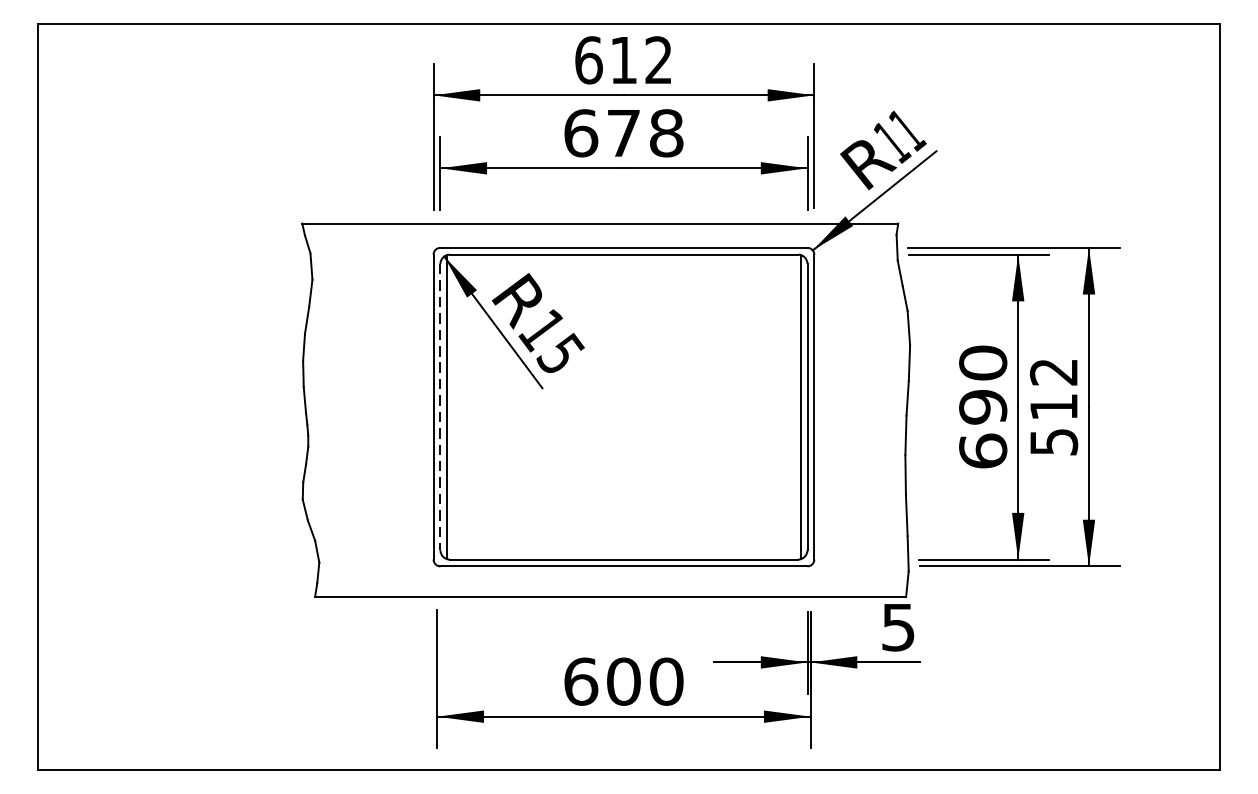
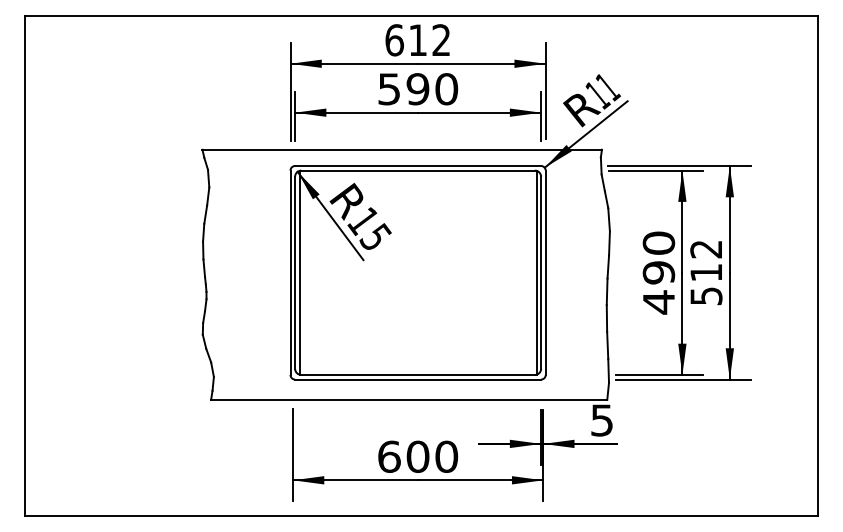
text: (624, 133) -> (418, 89), 678 -> 590
line: (441, 406) -> (295, 272), dashed -> solid
text: (982, 451) -> (658, 302), 690 -> 490

